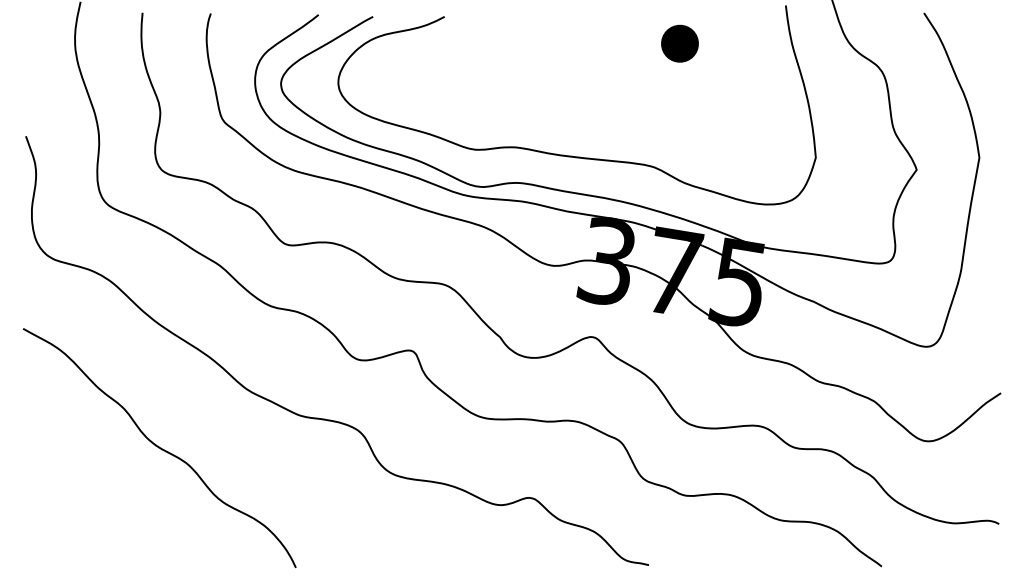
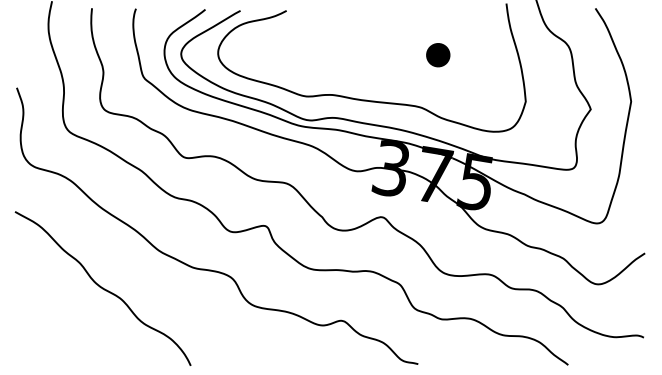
part: (680, 44) -> (438, 55), moved

